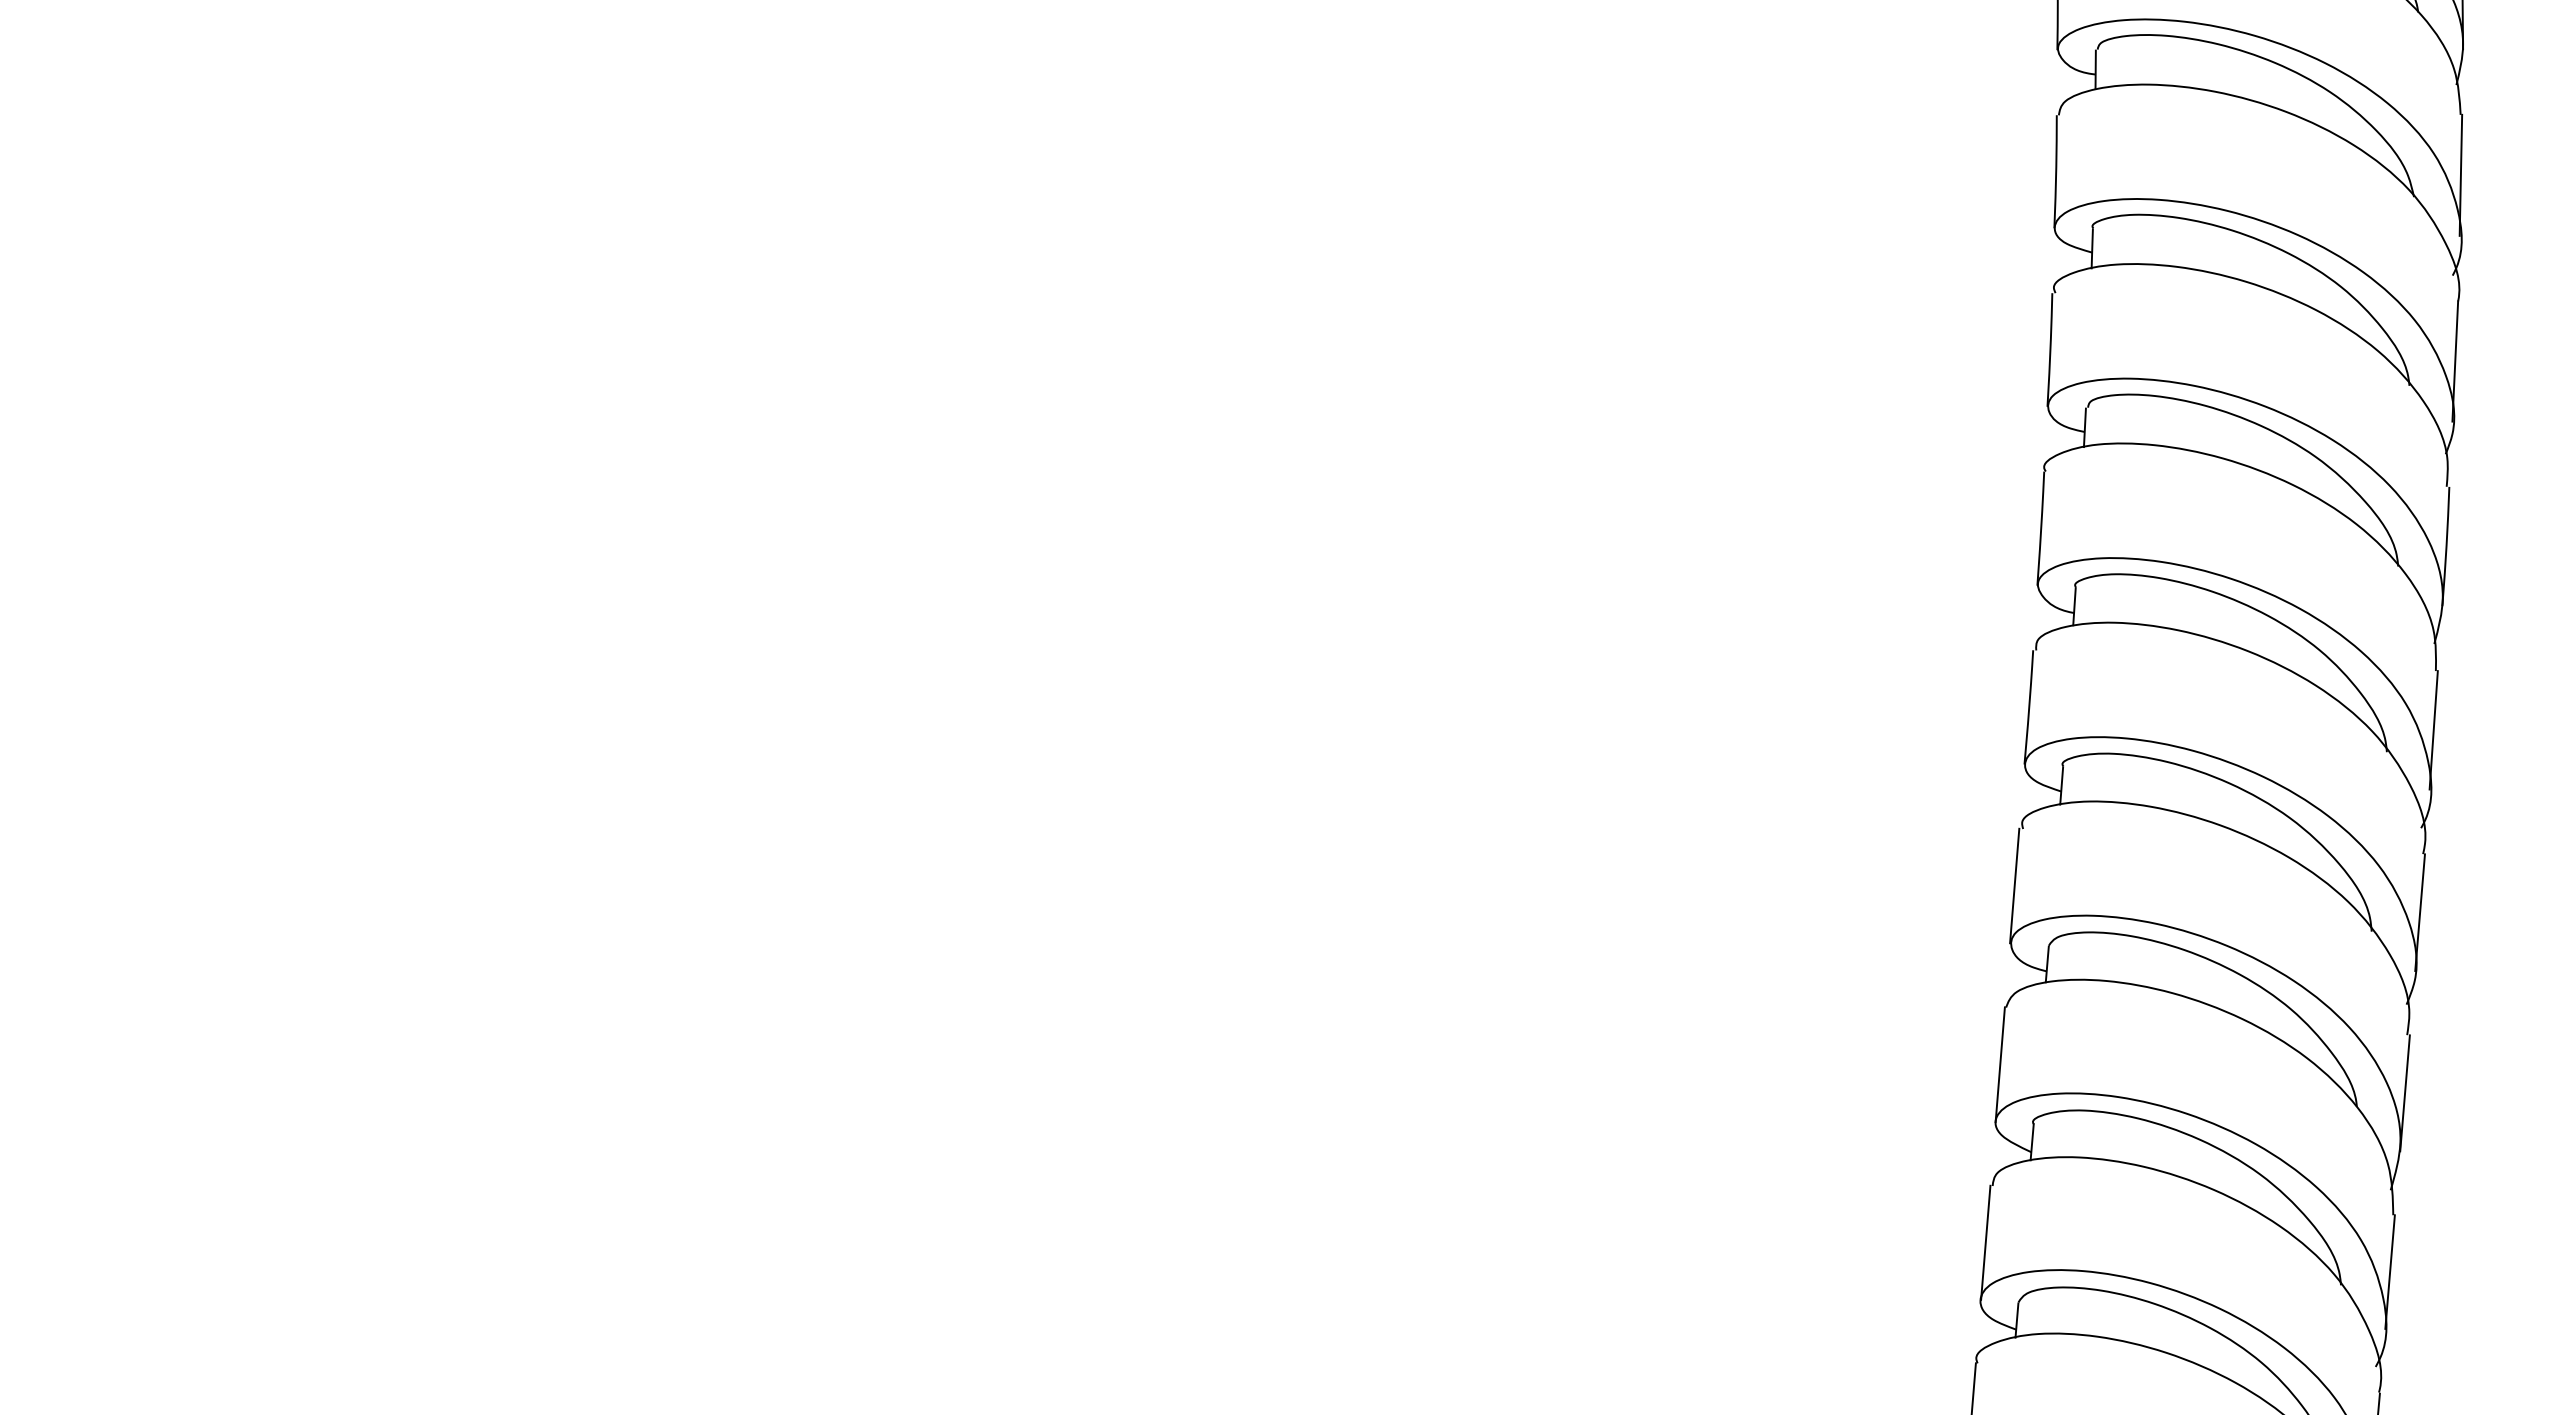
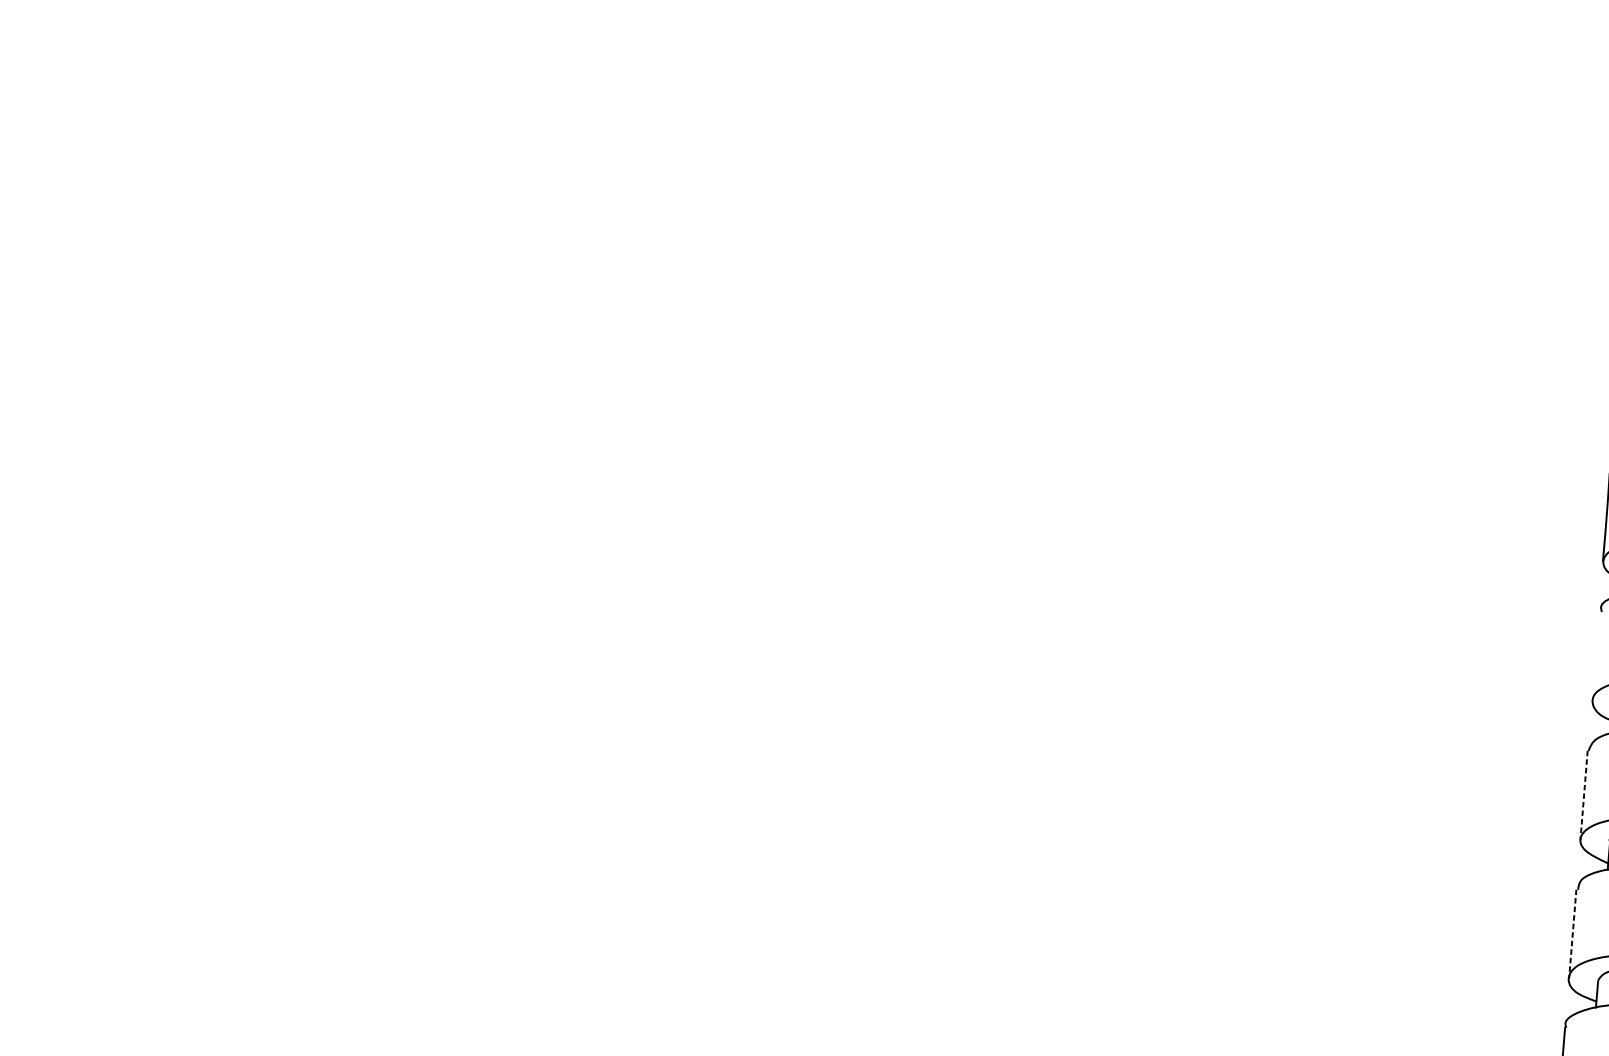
line: (2014, 885) -> (1595, 655), removed
line: (2000, 1064) -> (1584, 795), solid -> dashed
line: (1985, 1243) -> (1572, 934), solid -> dashed

